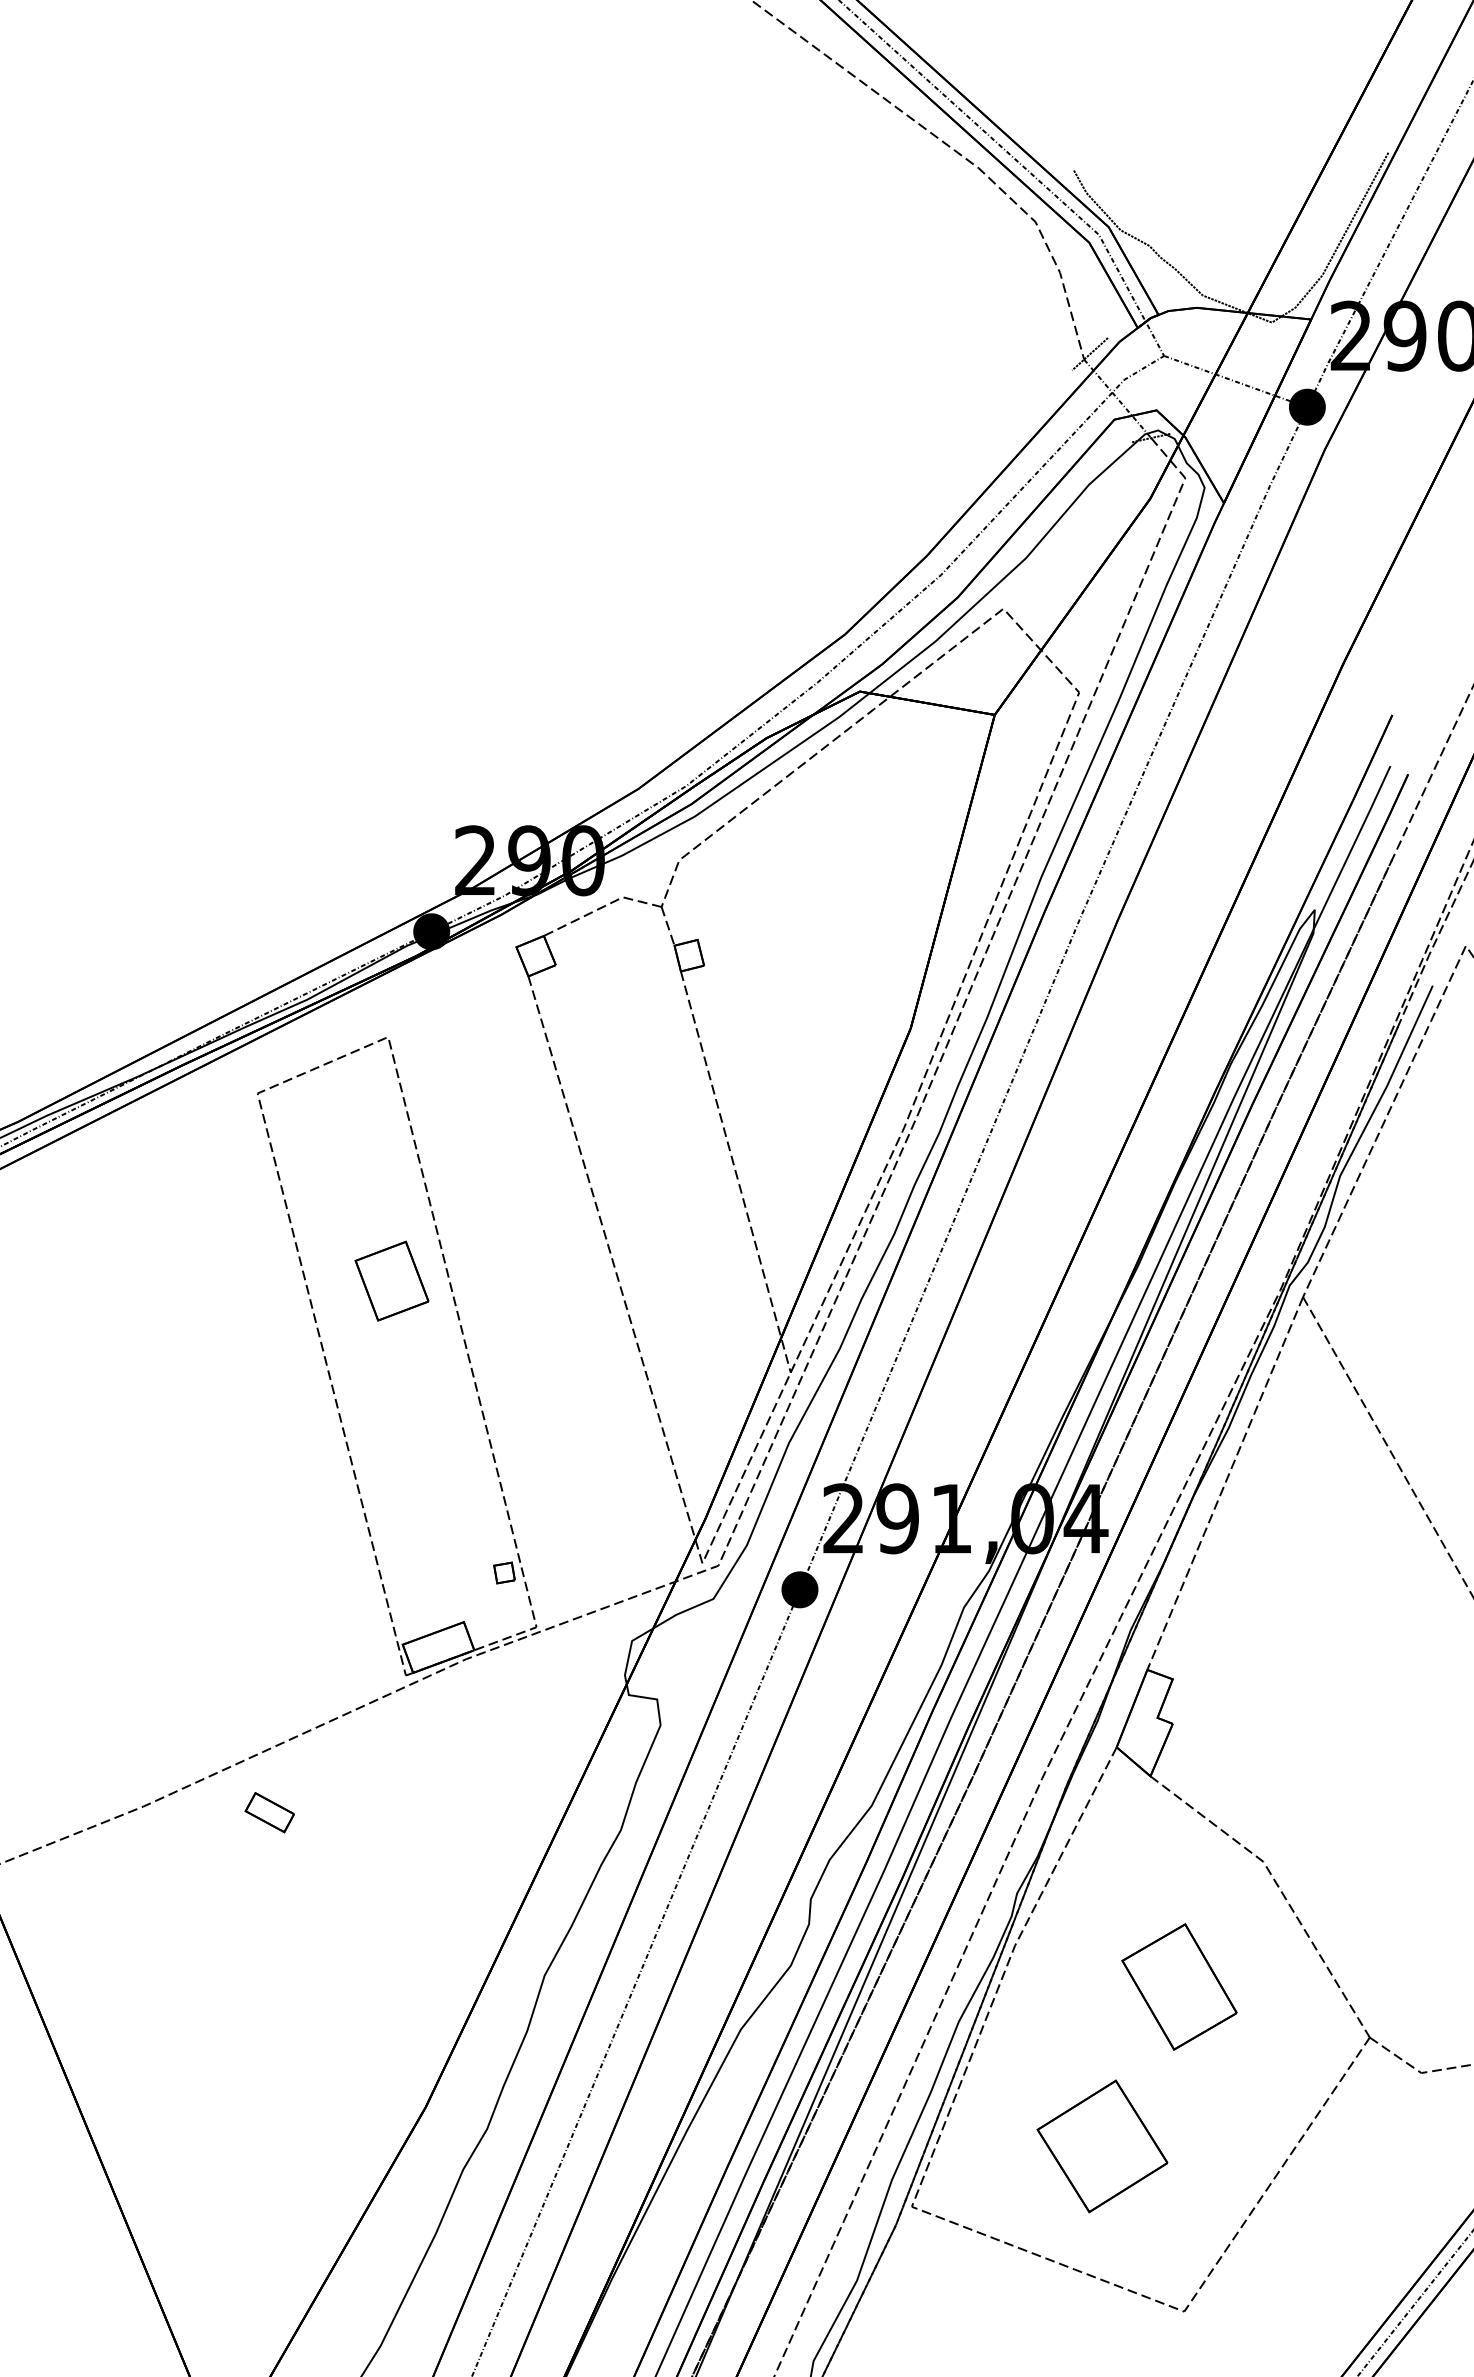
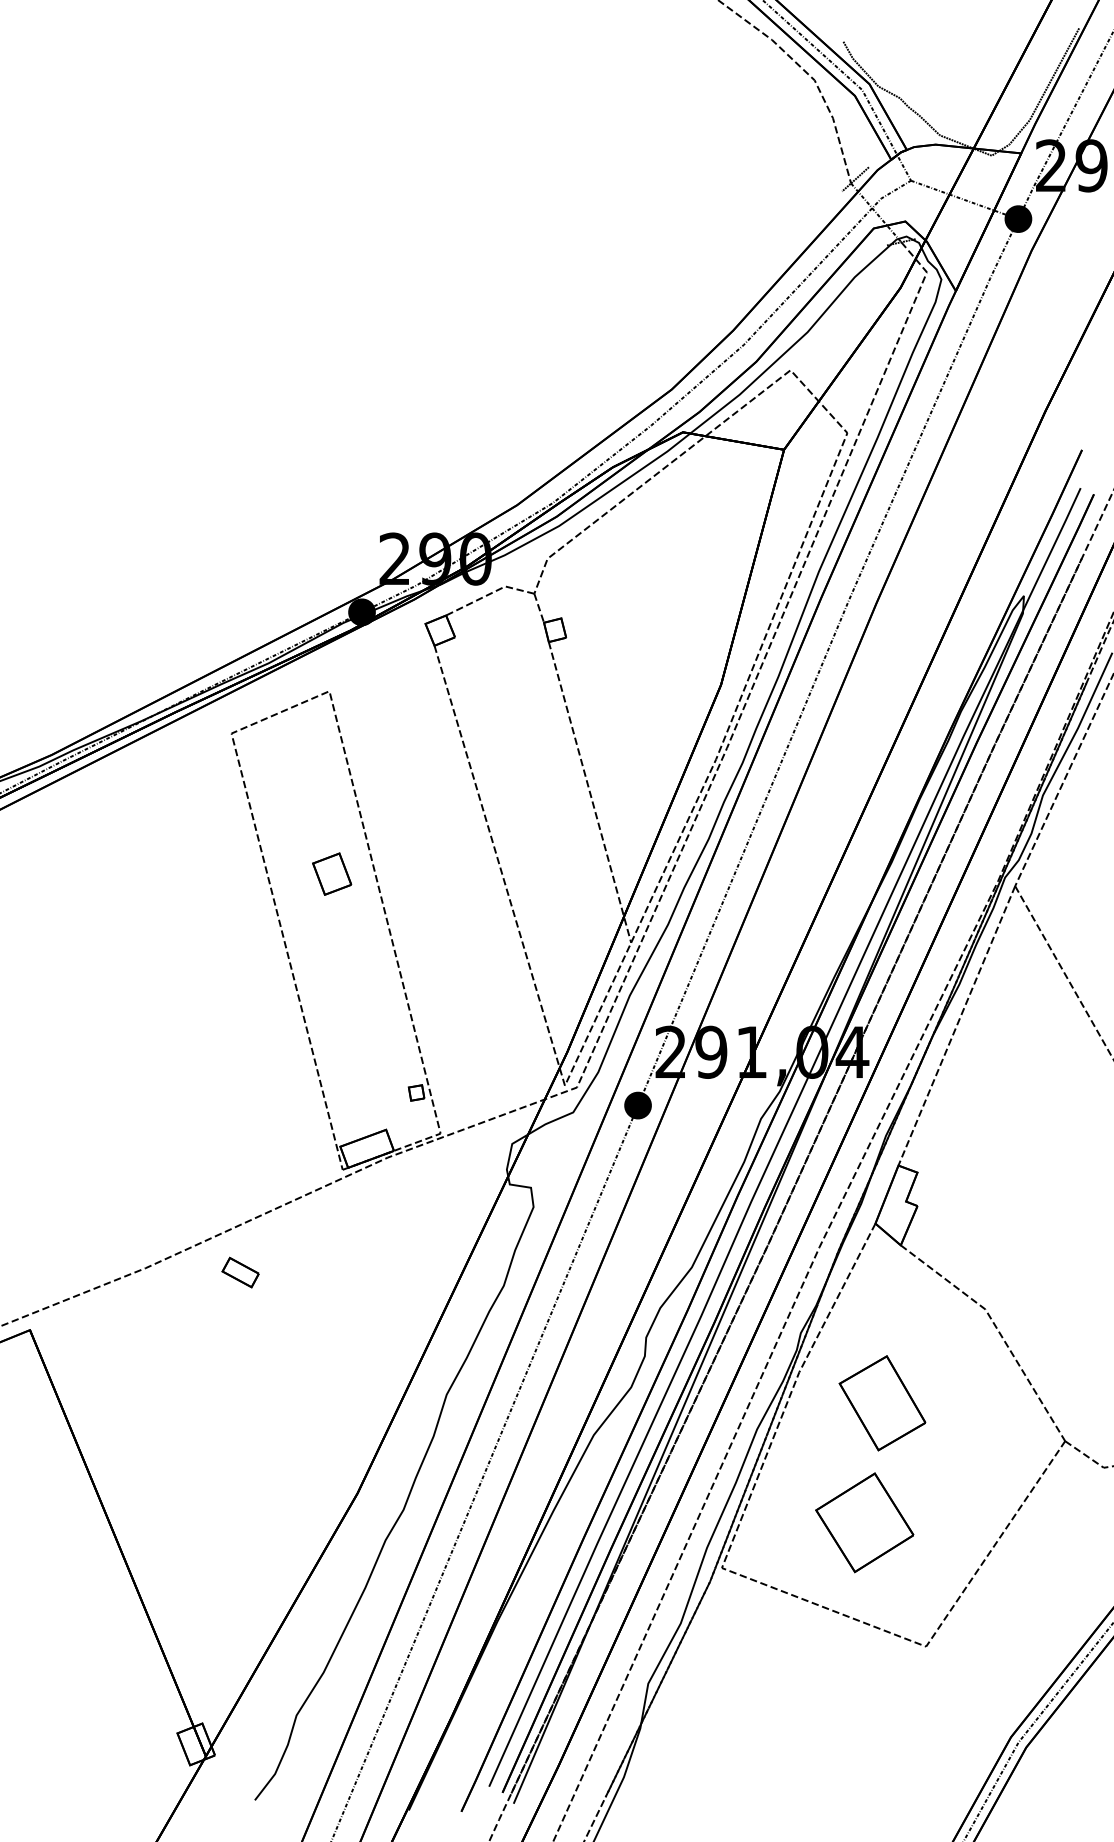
part: (390, 1280) -> (331, 873), size x0.7
part: (1179, 1987) -> (882, 1403), moved

